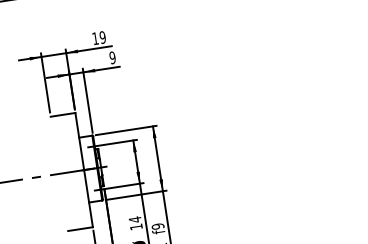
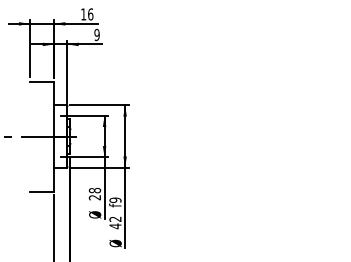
text: (102, 37) -> (90, 14), 19 -> 16
text: (135, 222) -> (94, 193), 14 -> 28

